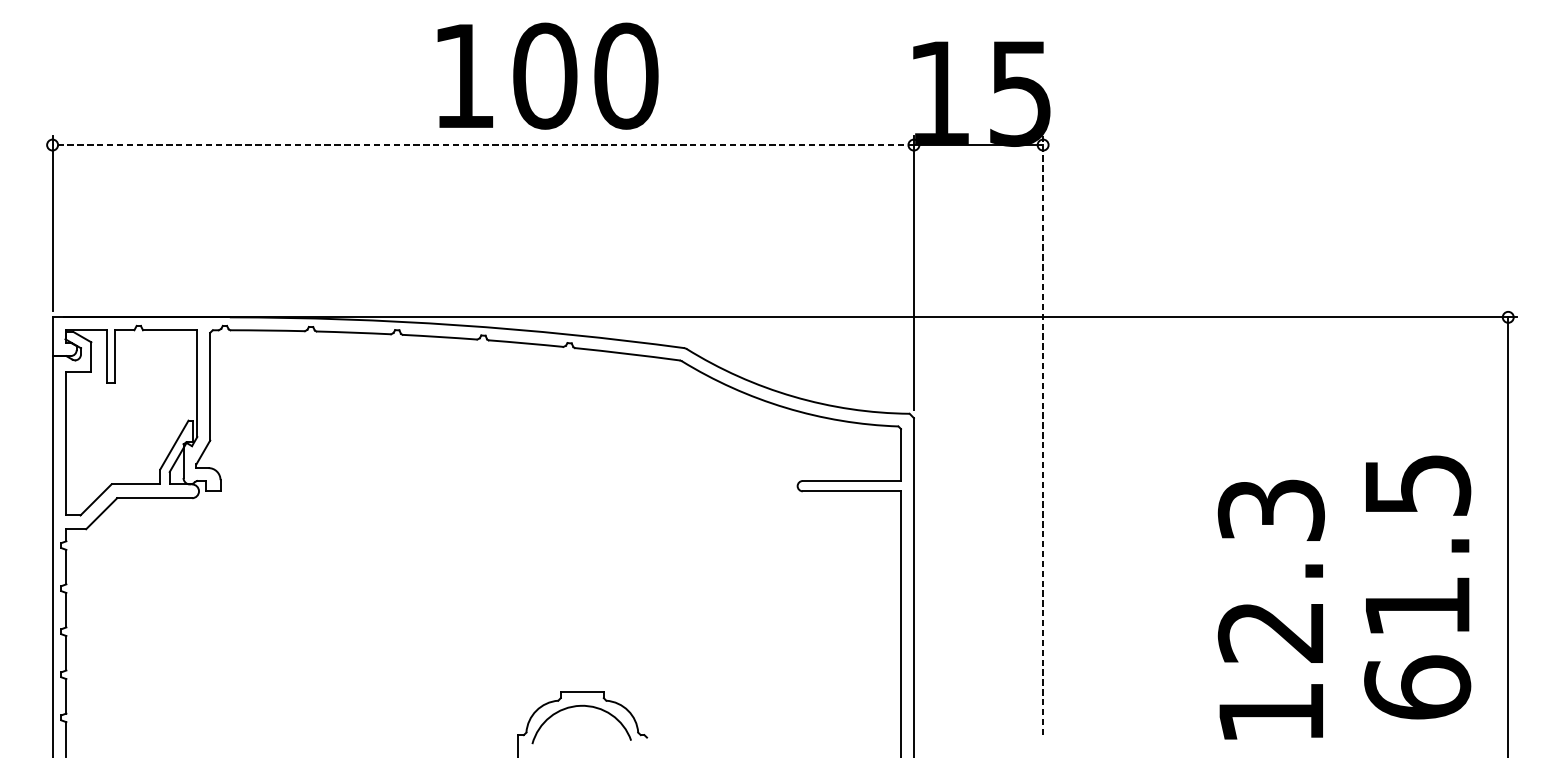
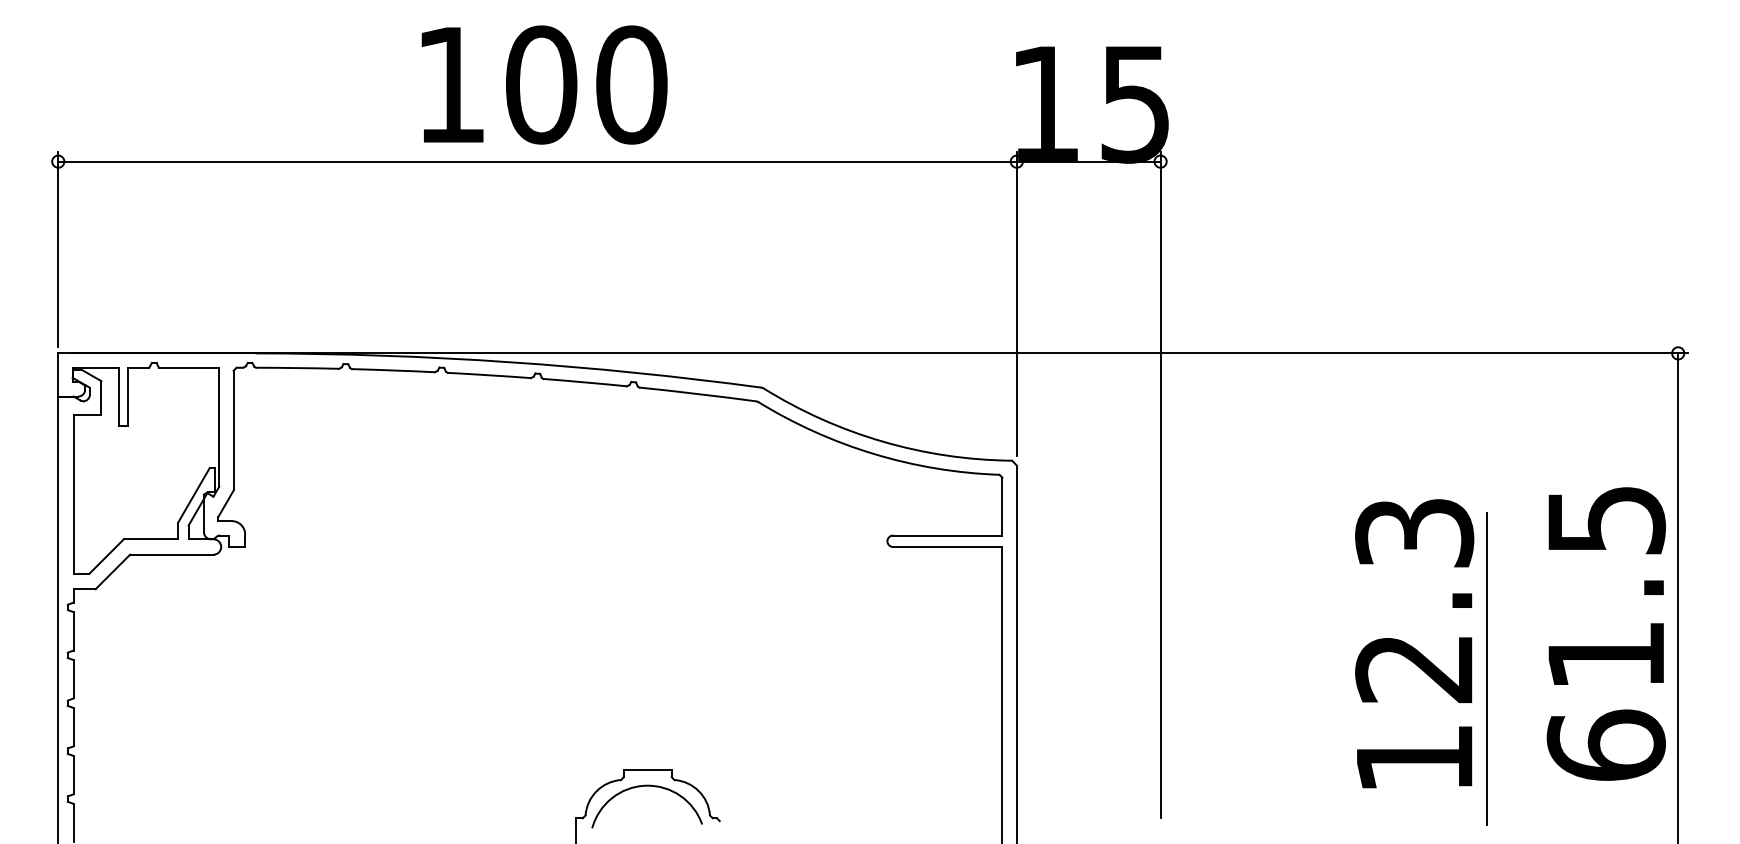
text: (547, 75) -> (544, 84), moved
line: (483, 144) -> (537, 161), dashed -> solid
line: (1043, 435) -> (1160, 484), dashed -> solid
text: (1416, 587) -> (1605, 633), moved
line: (1335, 600) -> (1486, 668), added
text: (1271, 609) -> (1414, 643), moved

